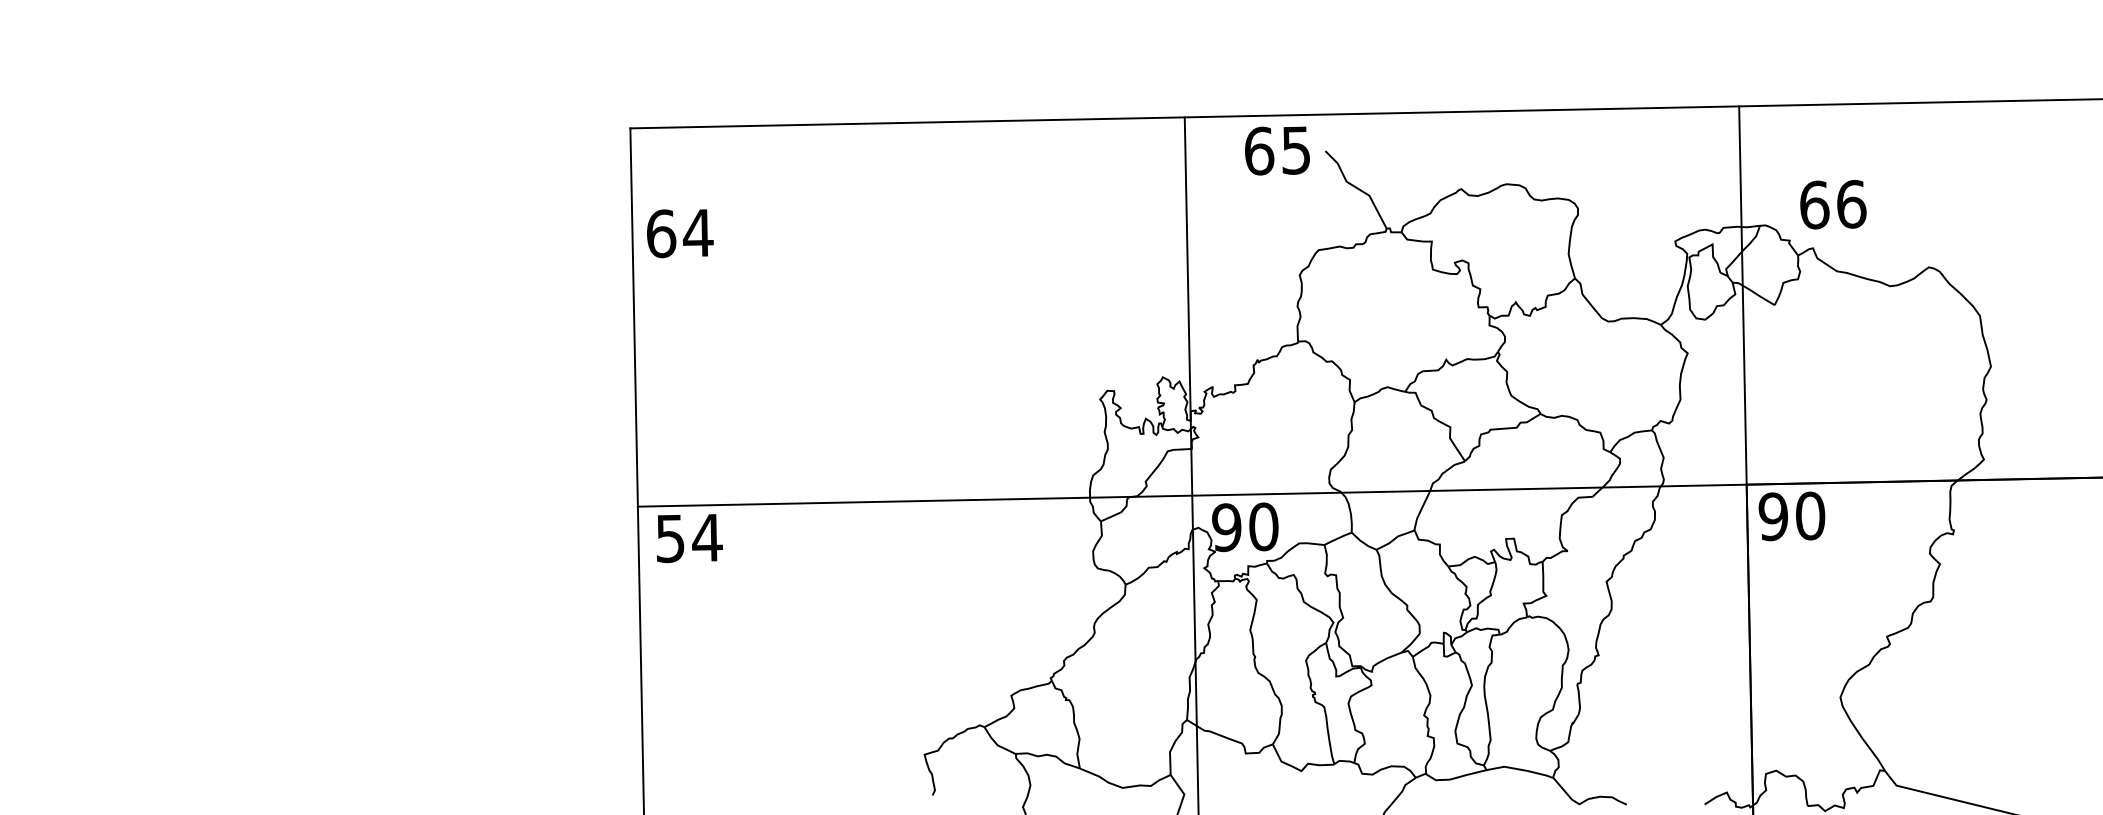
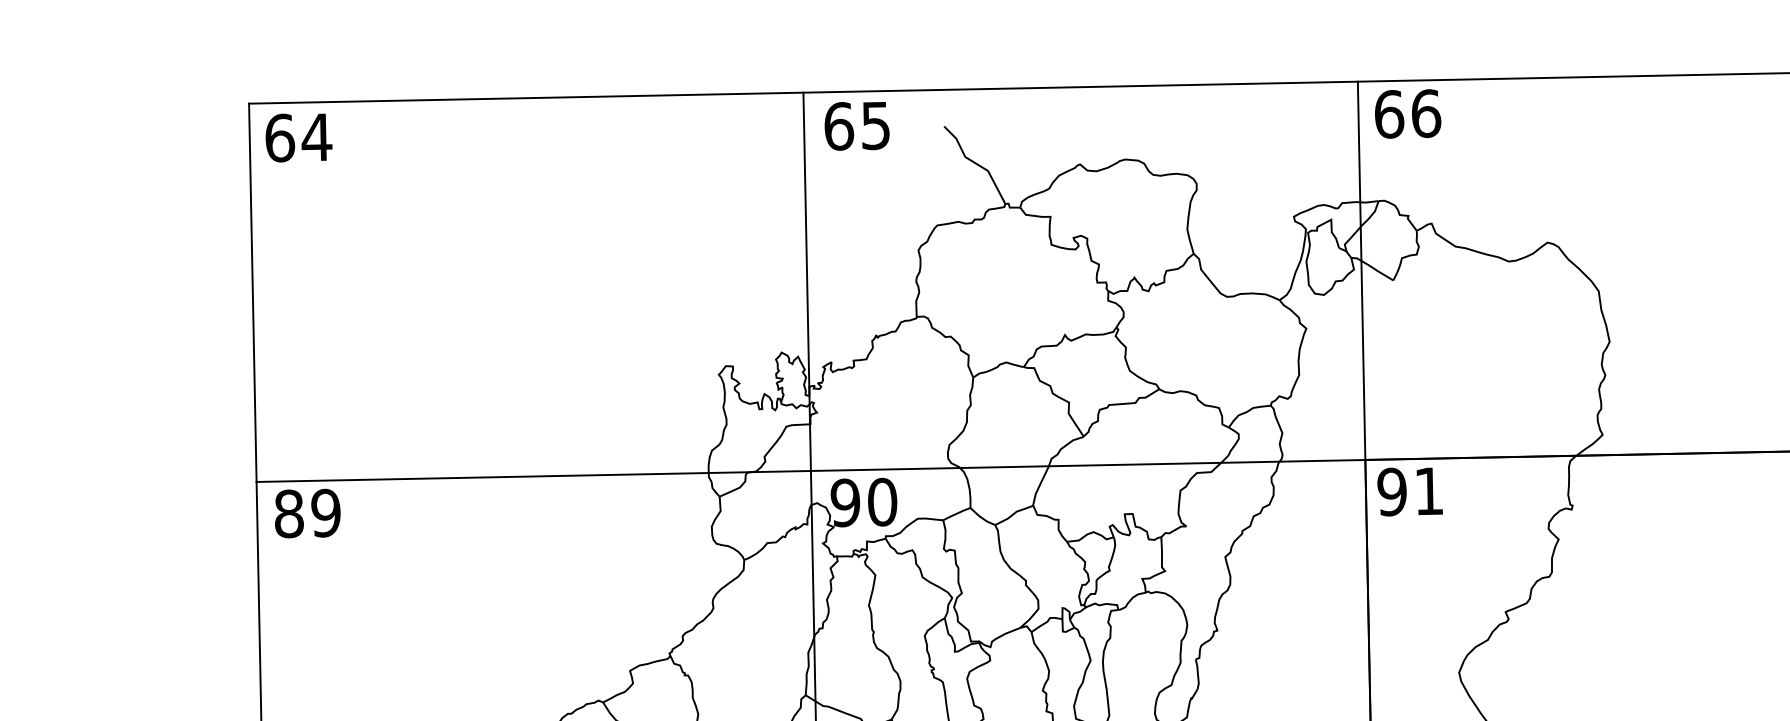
text: (1277, 150) -> (857, 125), moved
text: (1833, 204) -> (1408, 113), moved
text: (680, 233) -> (299, 137), moved
text: (1810, 515) -> (1429, 490), 90 -> 91
text: (689, 538) -> (308, 513), 54 -> 89

